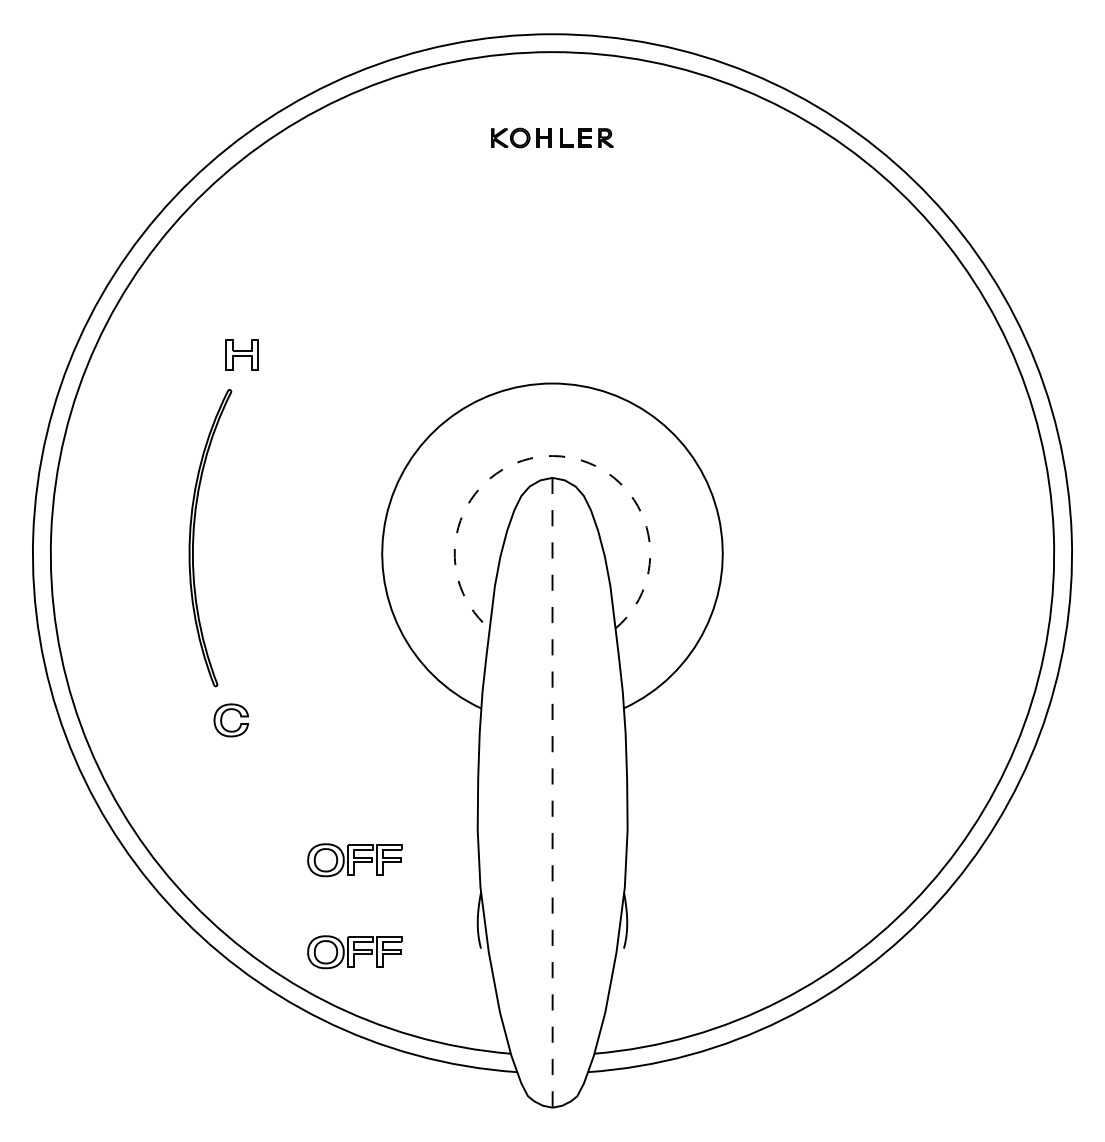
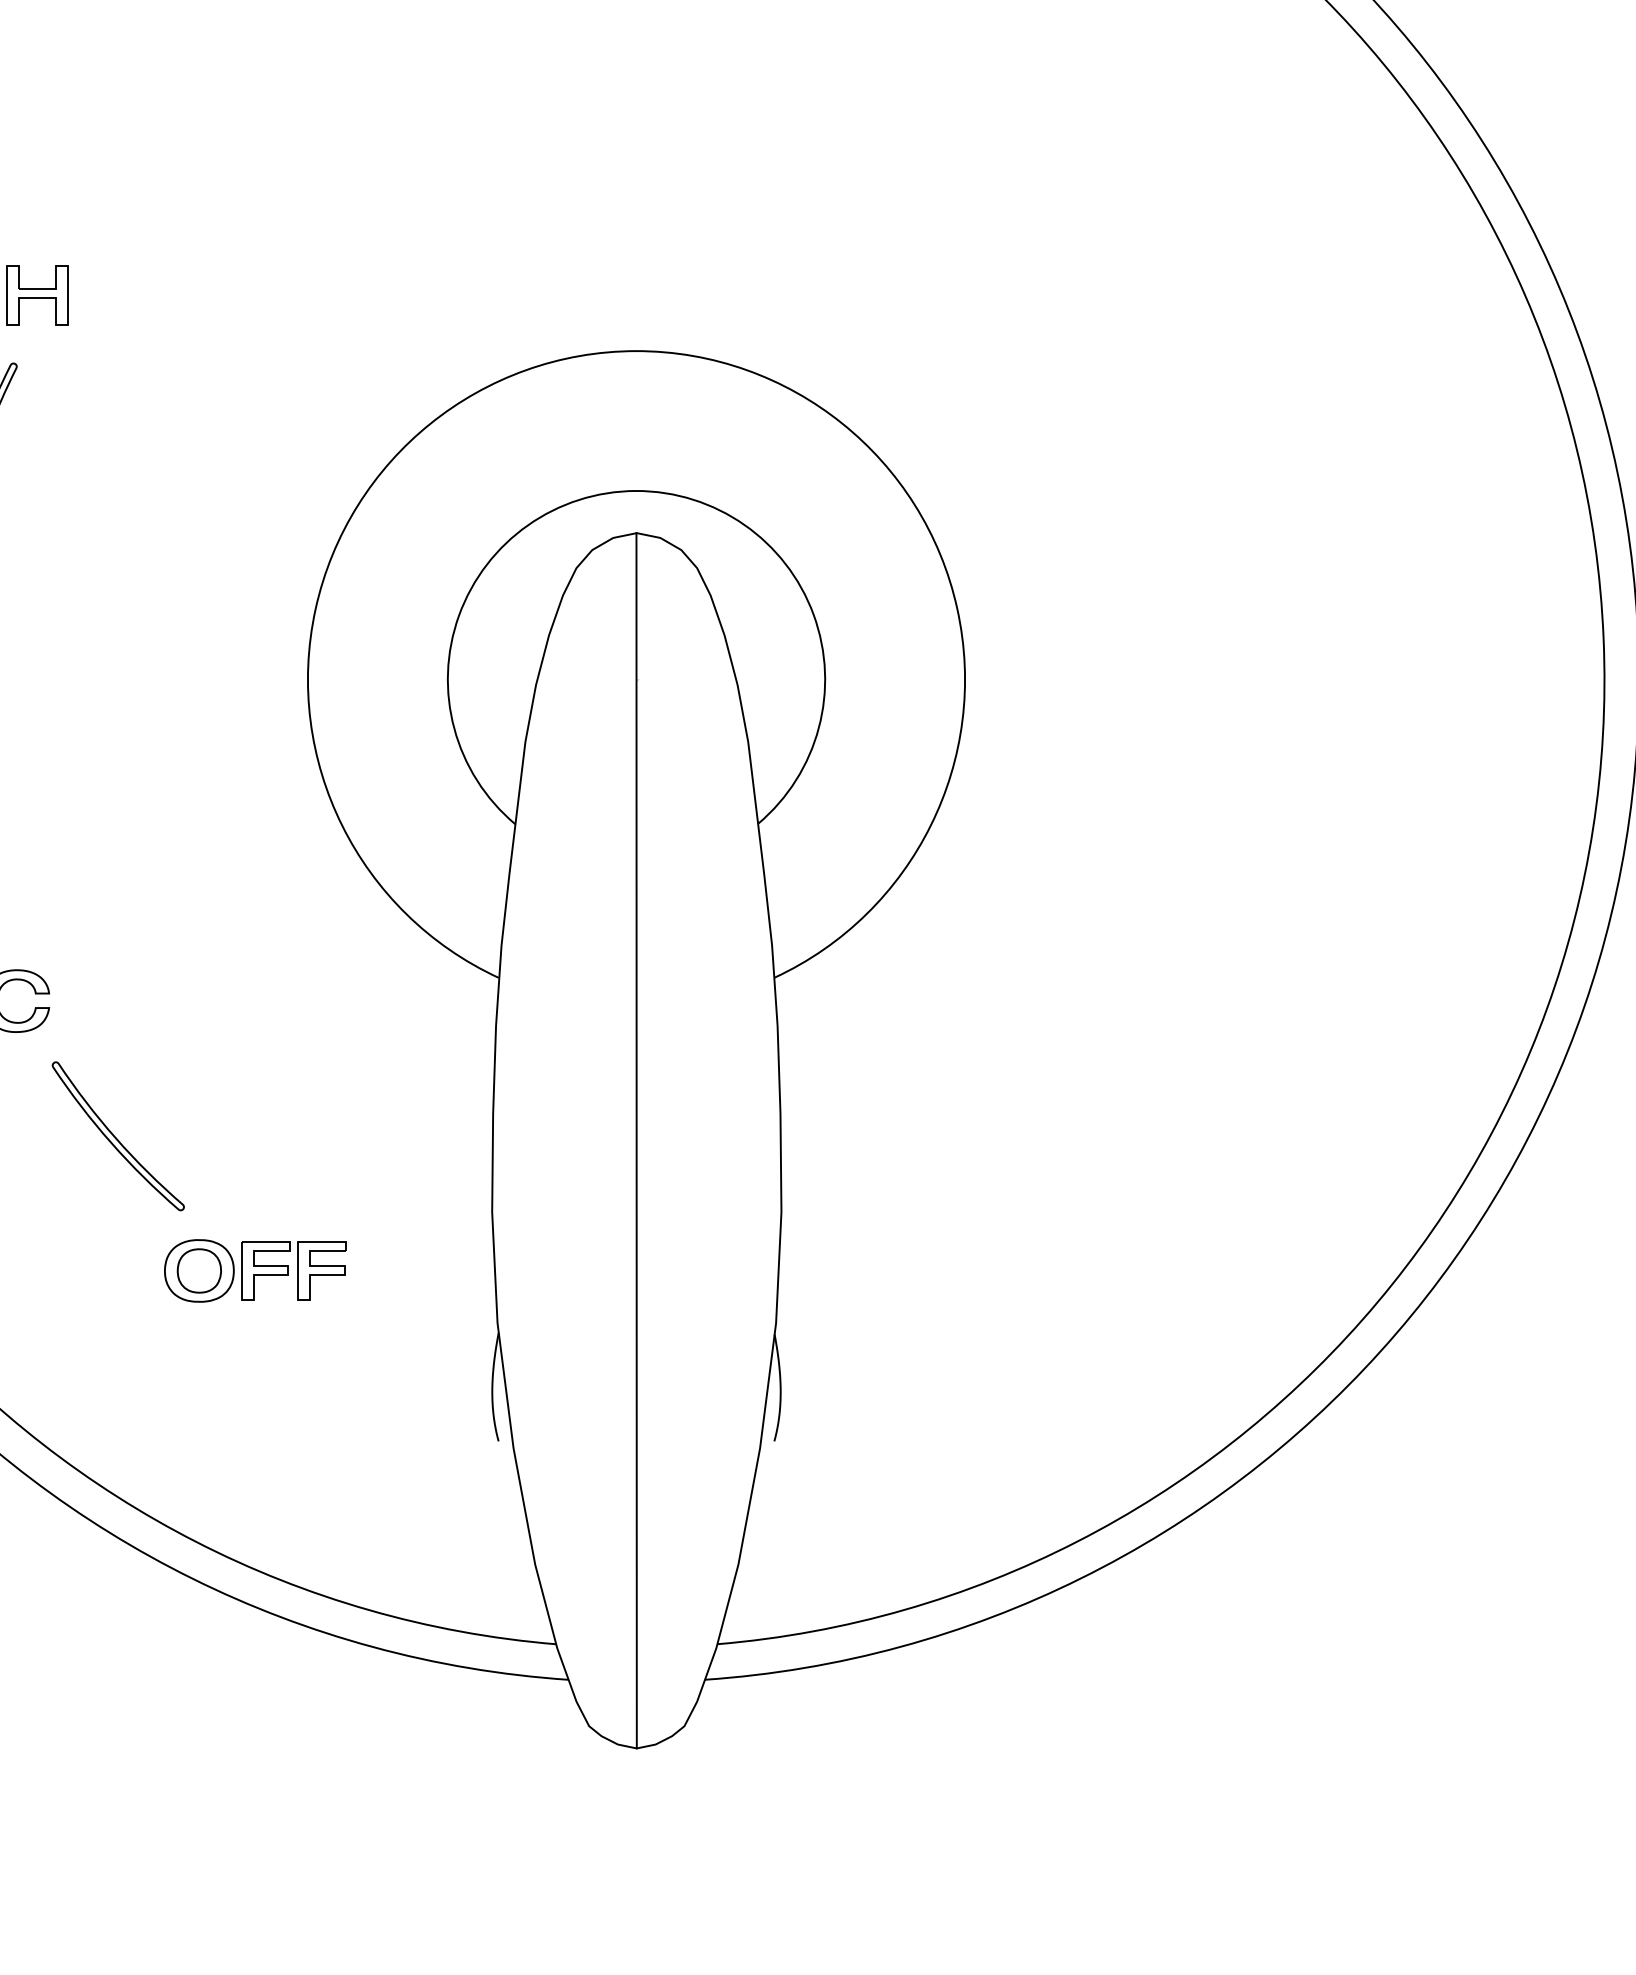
arc: (552, 456) -> (636, 491), dashed -> solid
part: (283, 790) -> (117, 1136), added
line: (552, 792) -> (636, 1140), dashed -> solid
part: (354, 952) -> (254, 1448), removed

